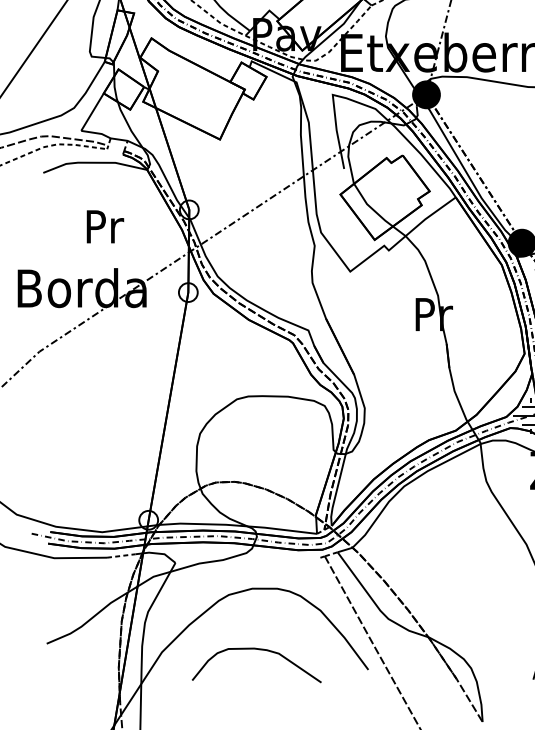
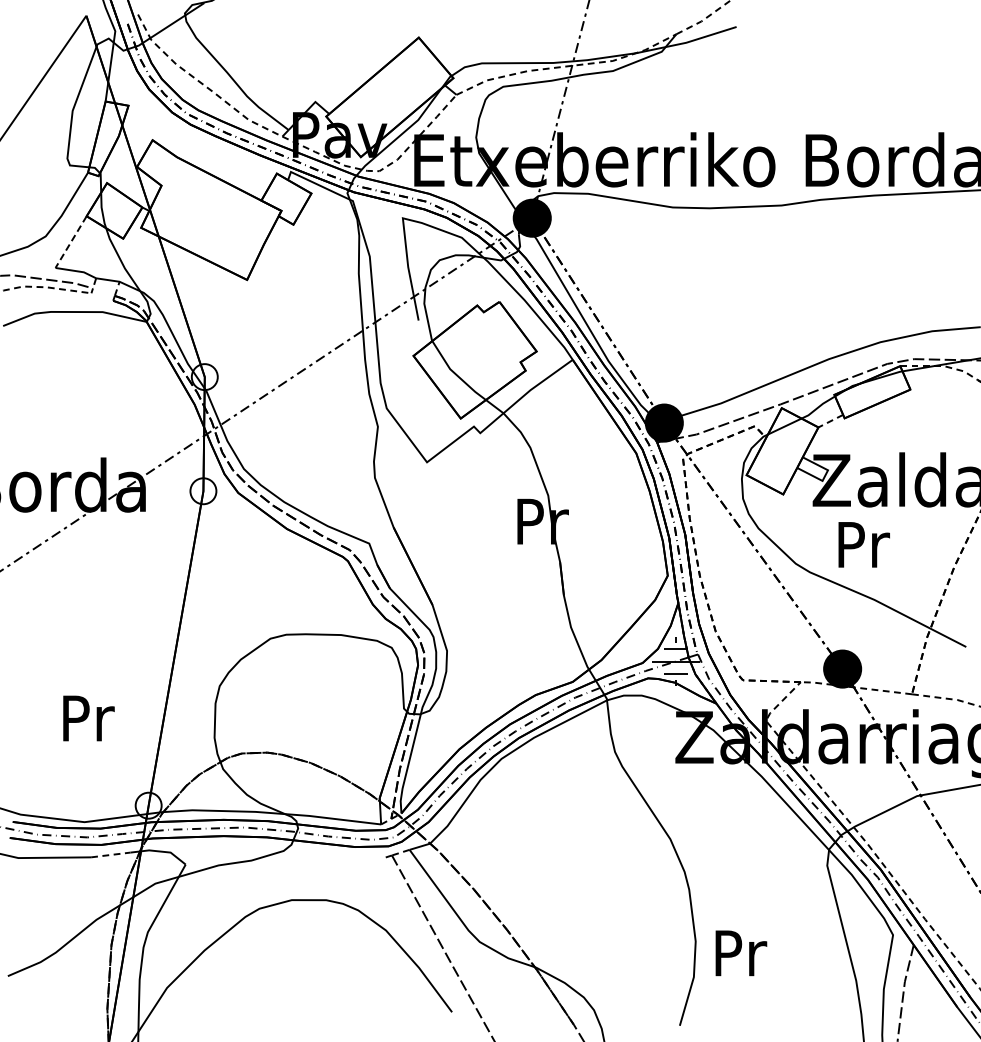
line: (92, 112) -> (70, 242), solid -> dashed
text: (105, 226) -> (88, 718), moved
curve: (256, 649) -> (297, 984), removed

